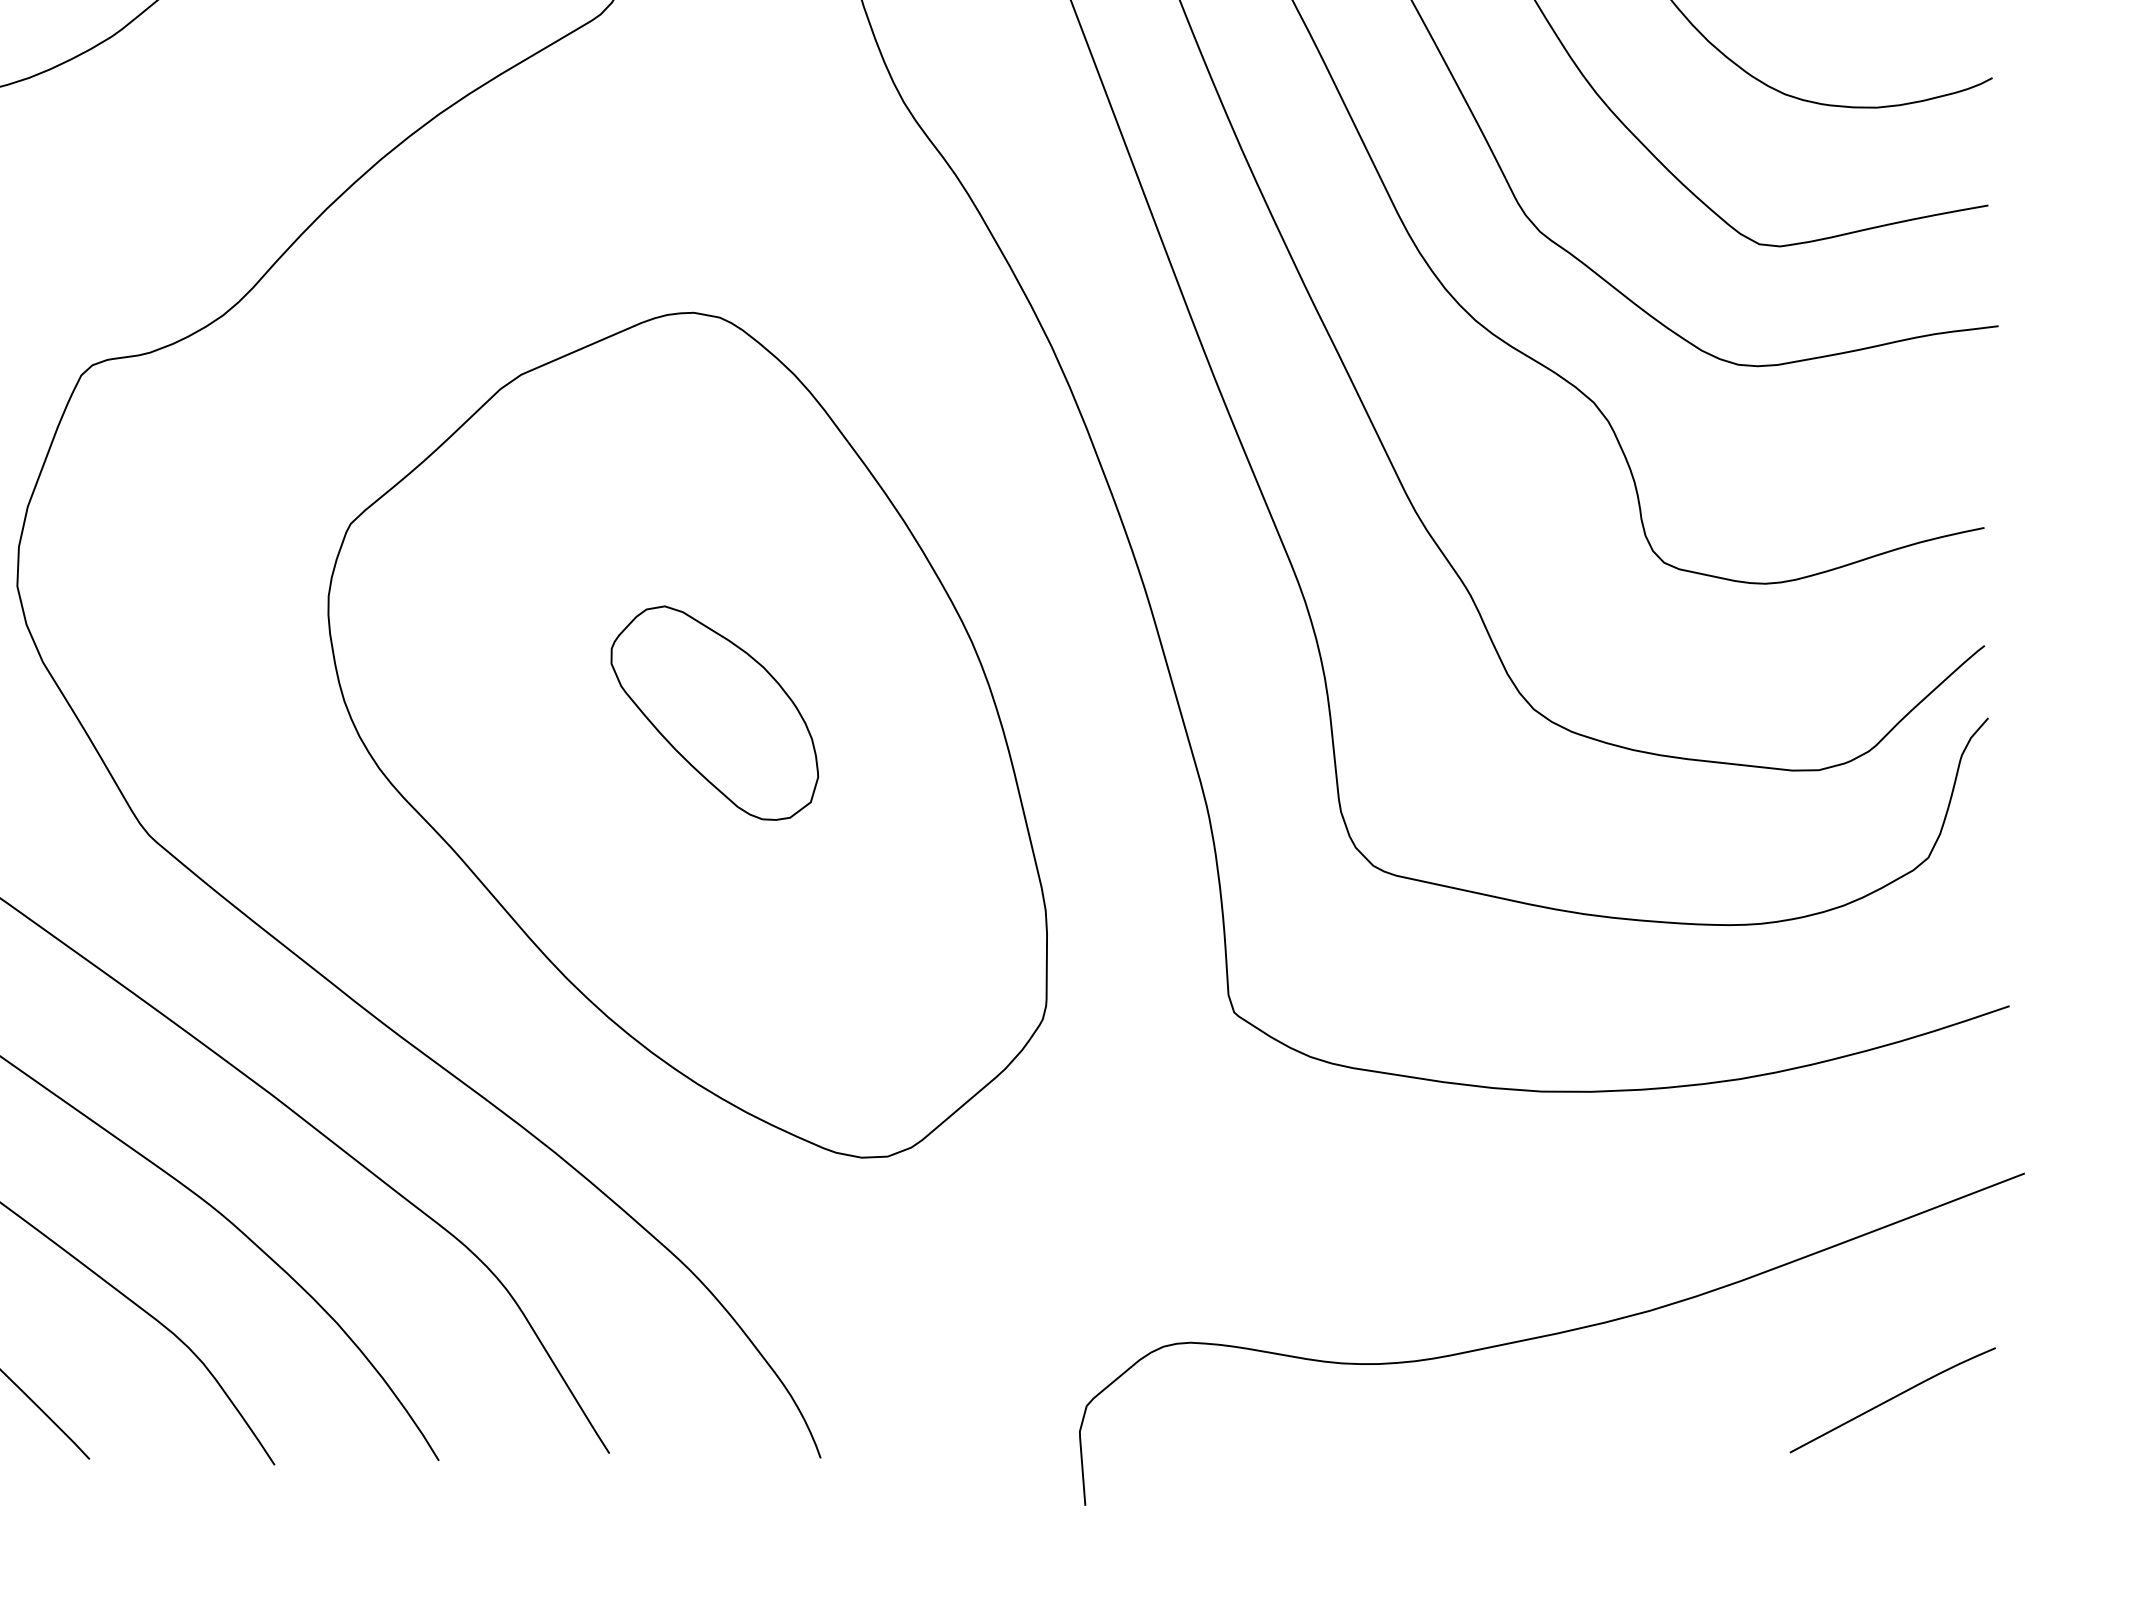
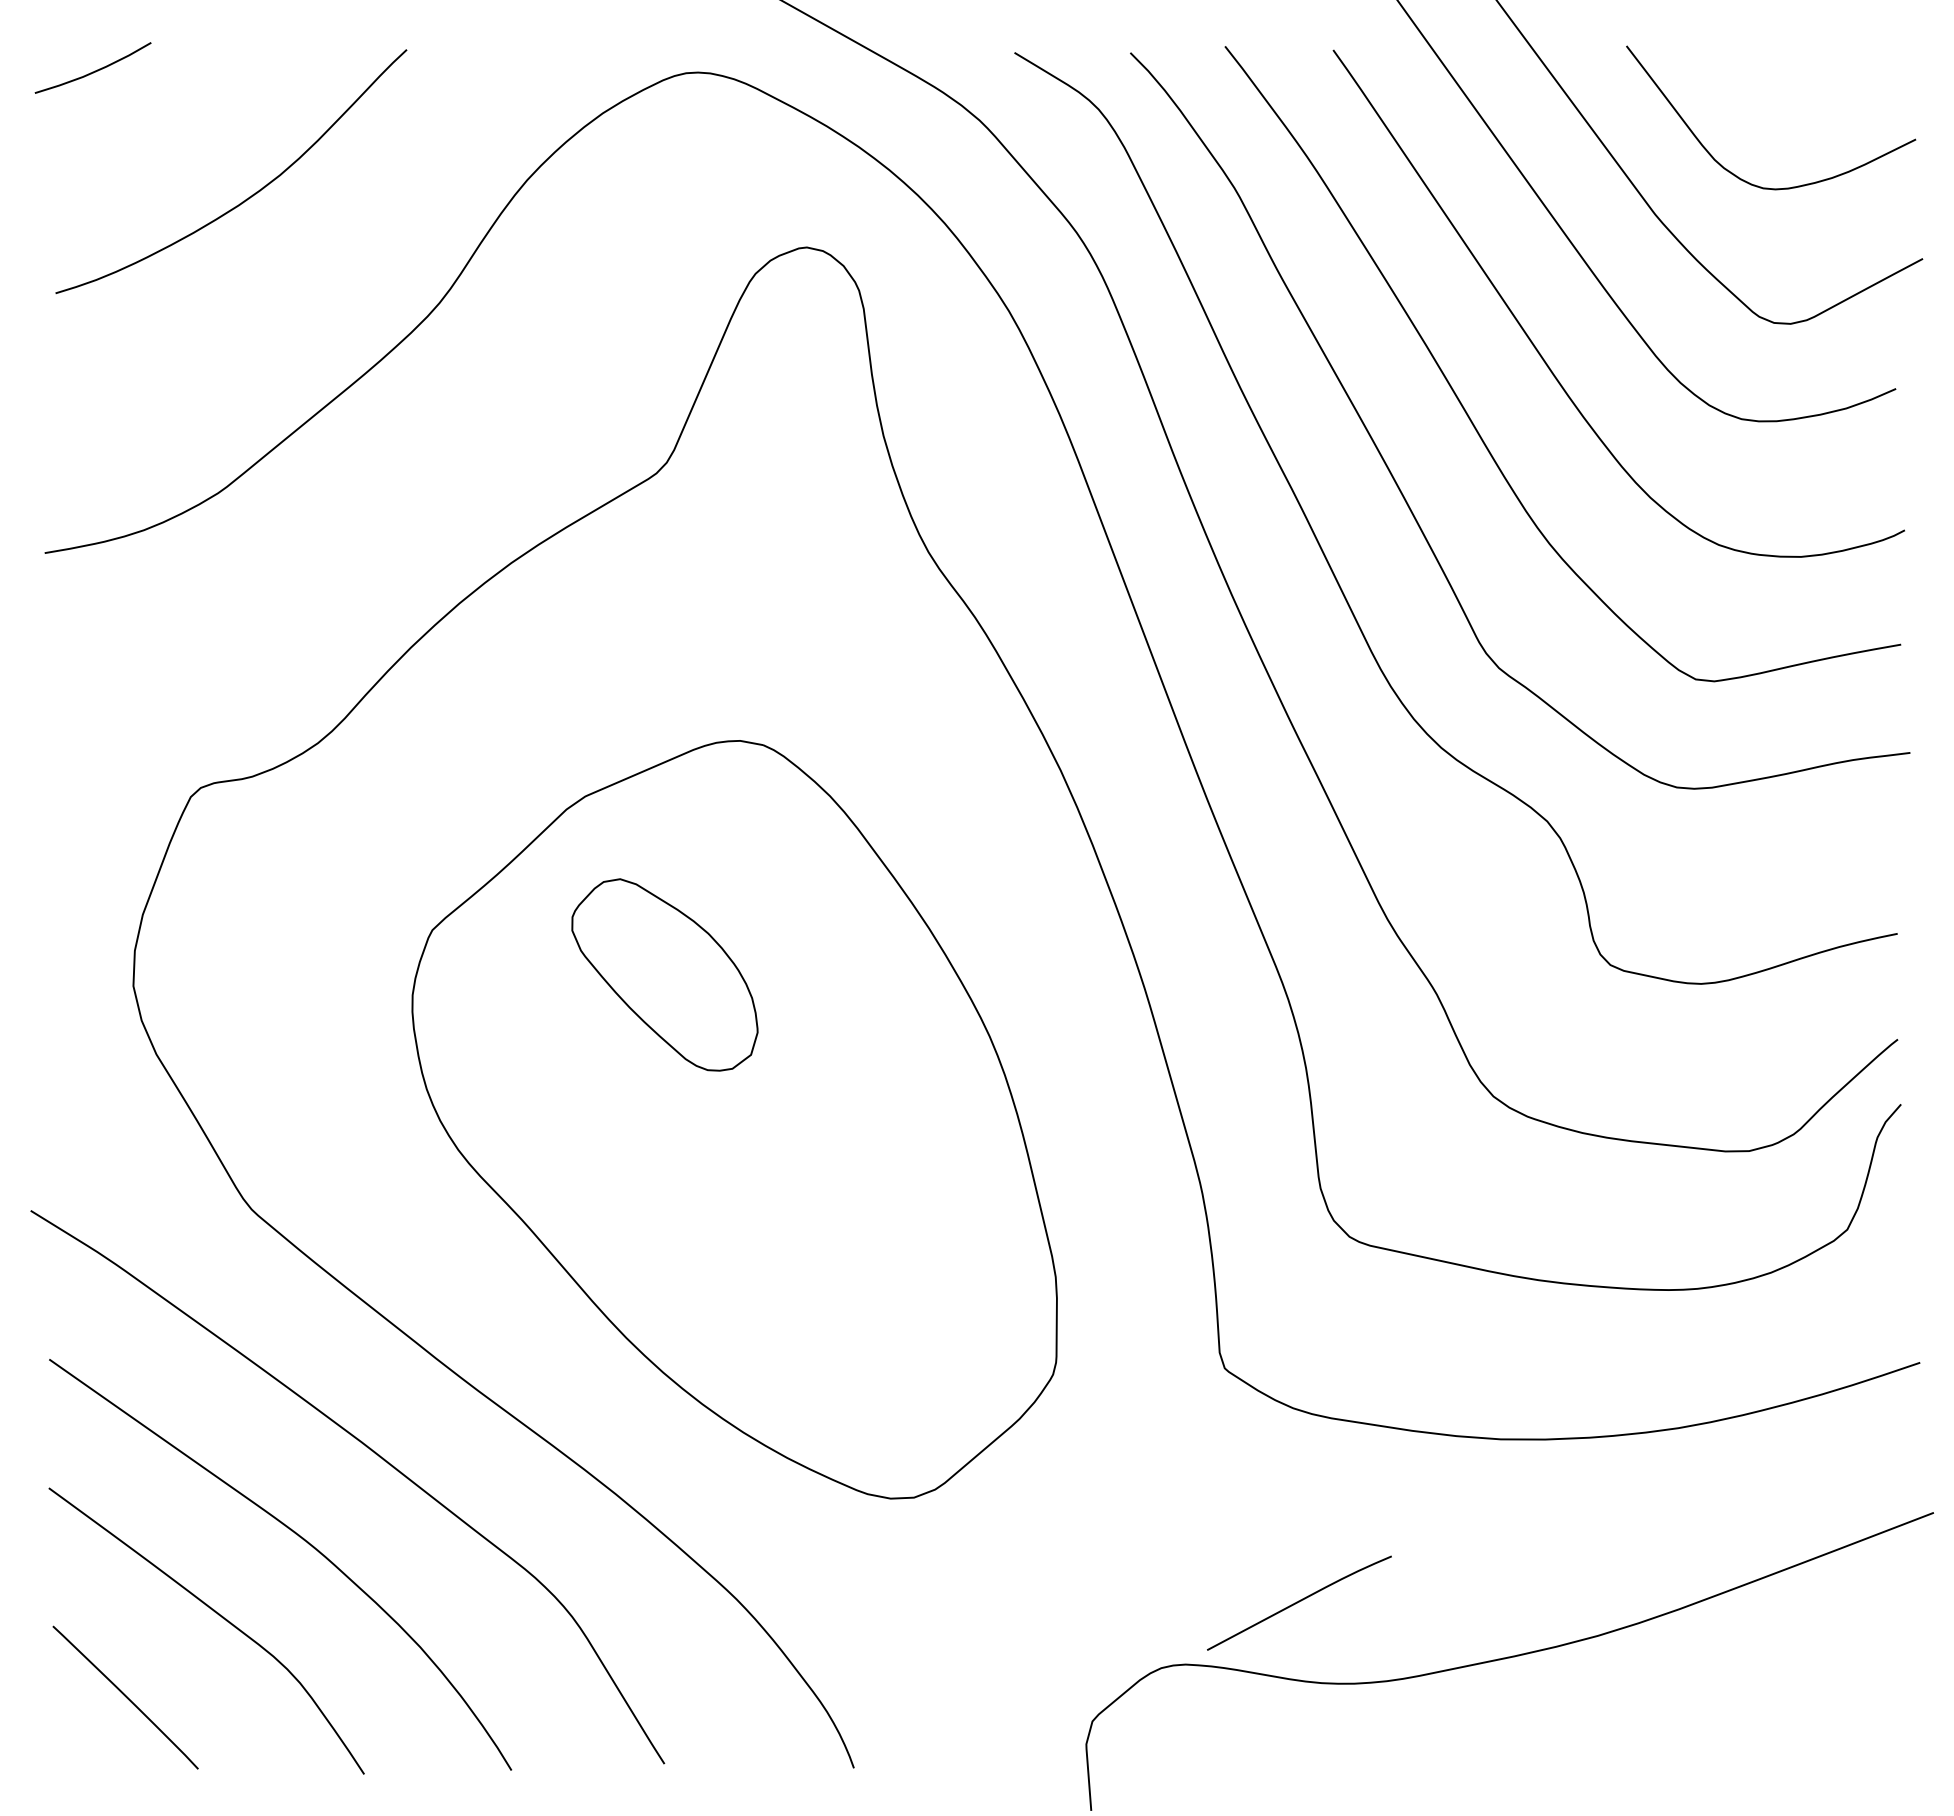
part: (714, 712) -> (664, 974), moved
curve: (1892, 1399) -> (1299, 1602), moved

